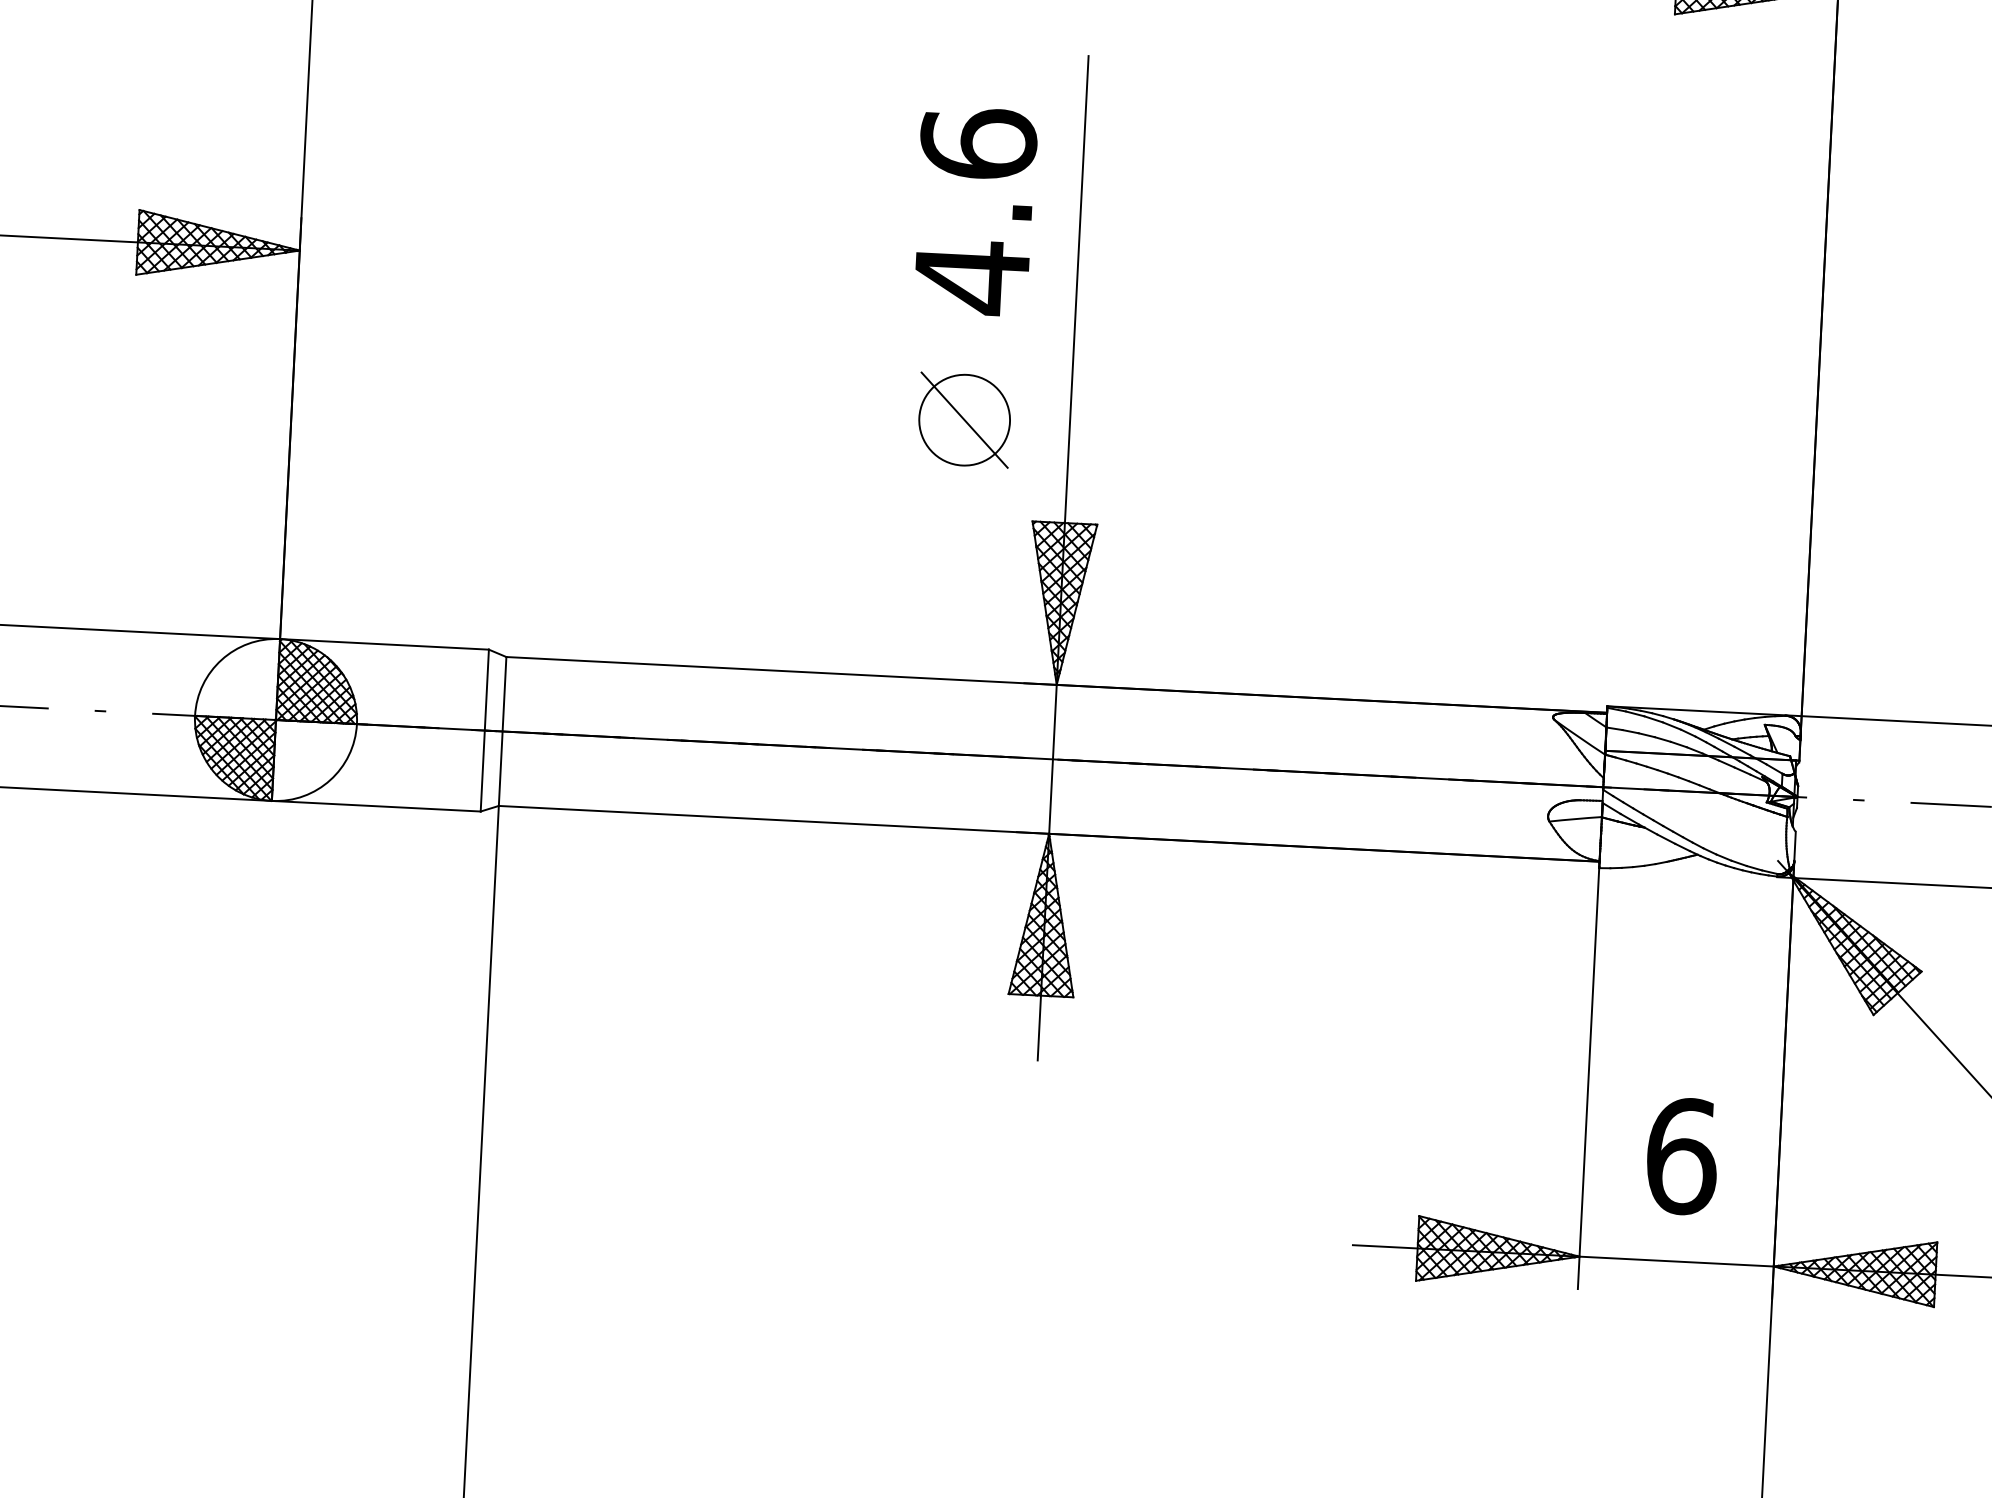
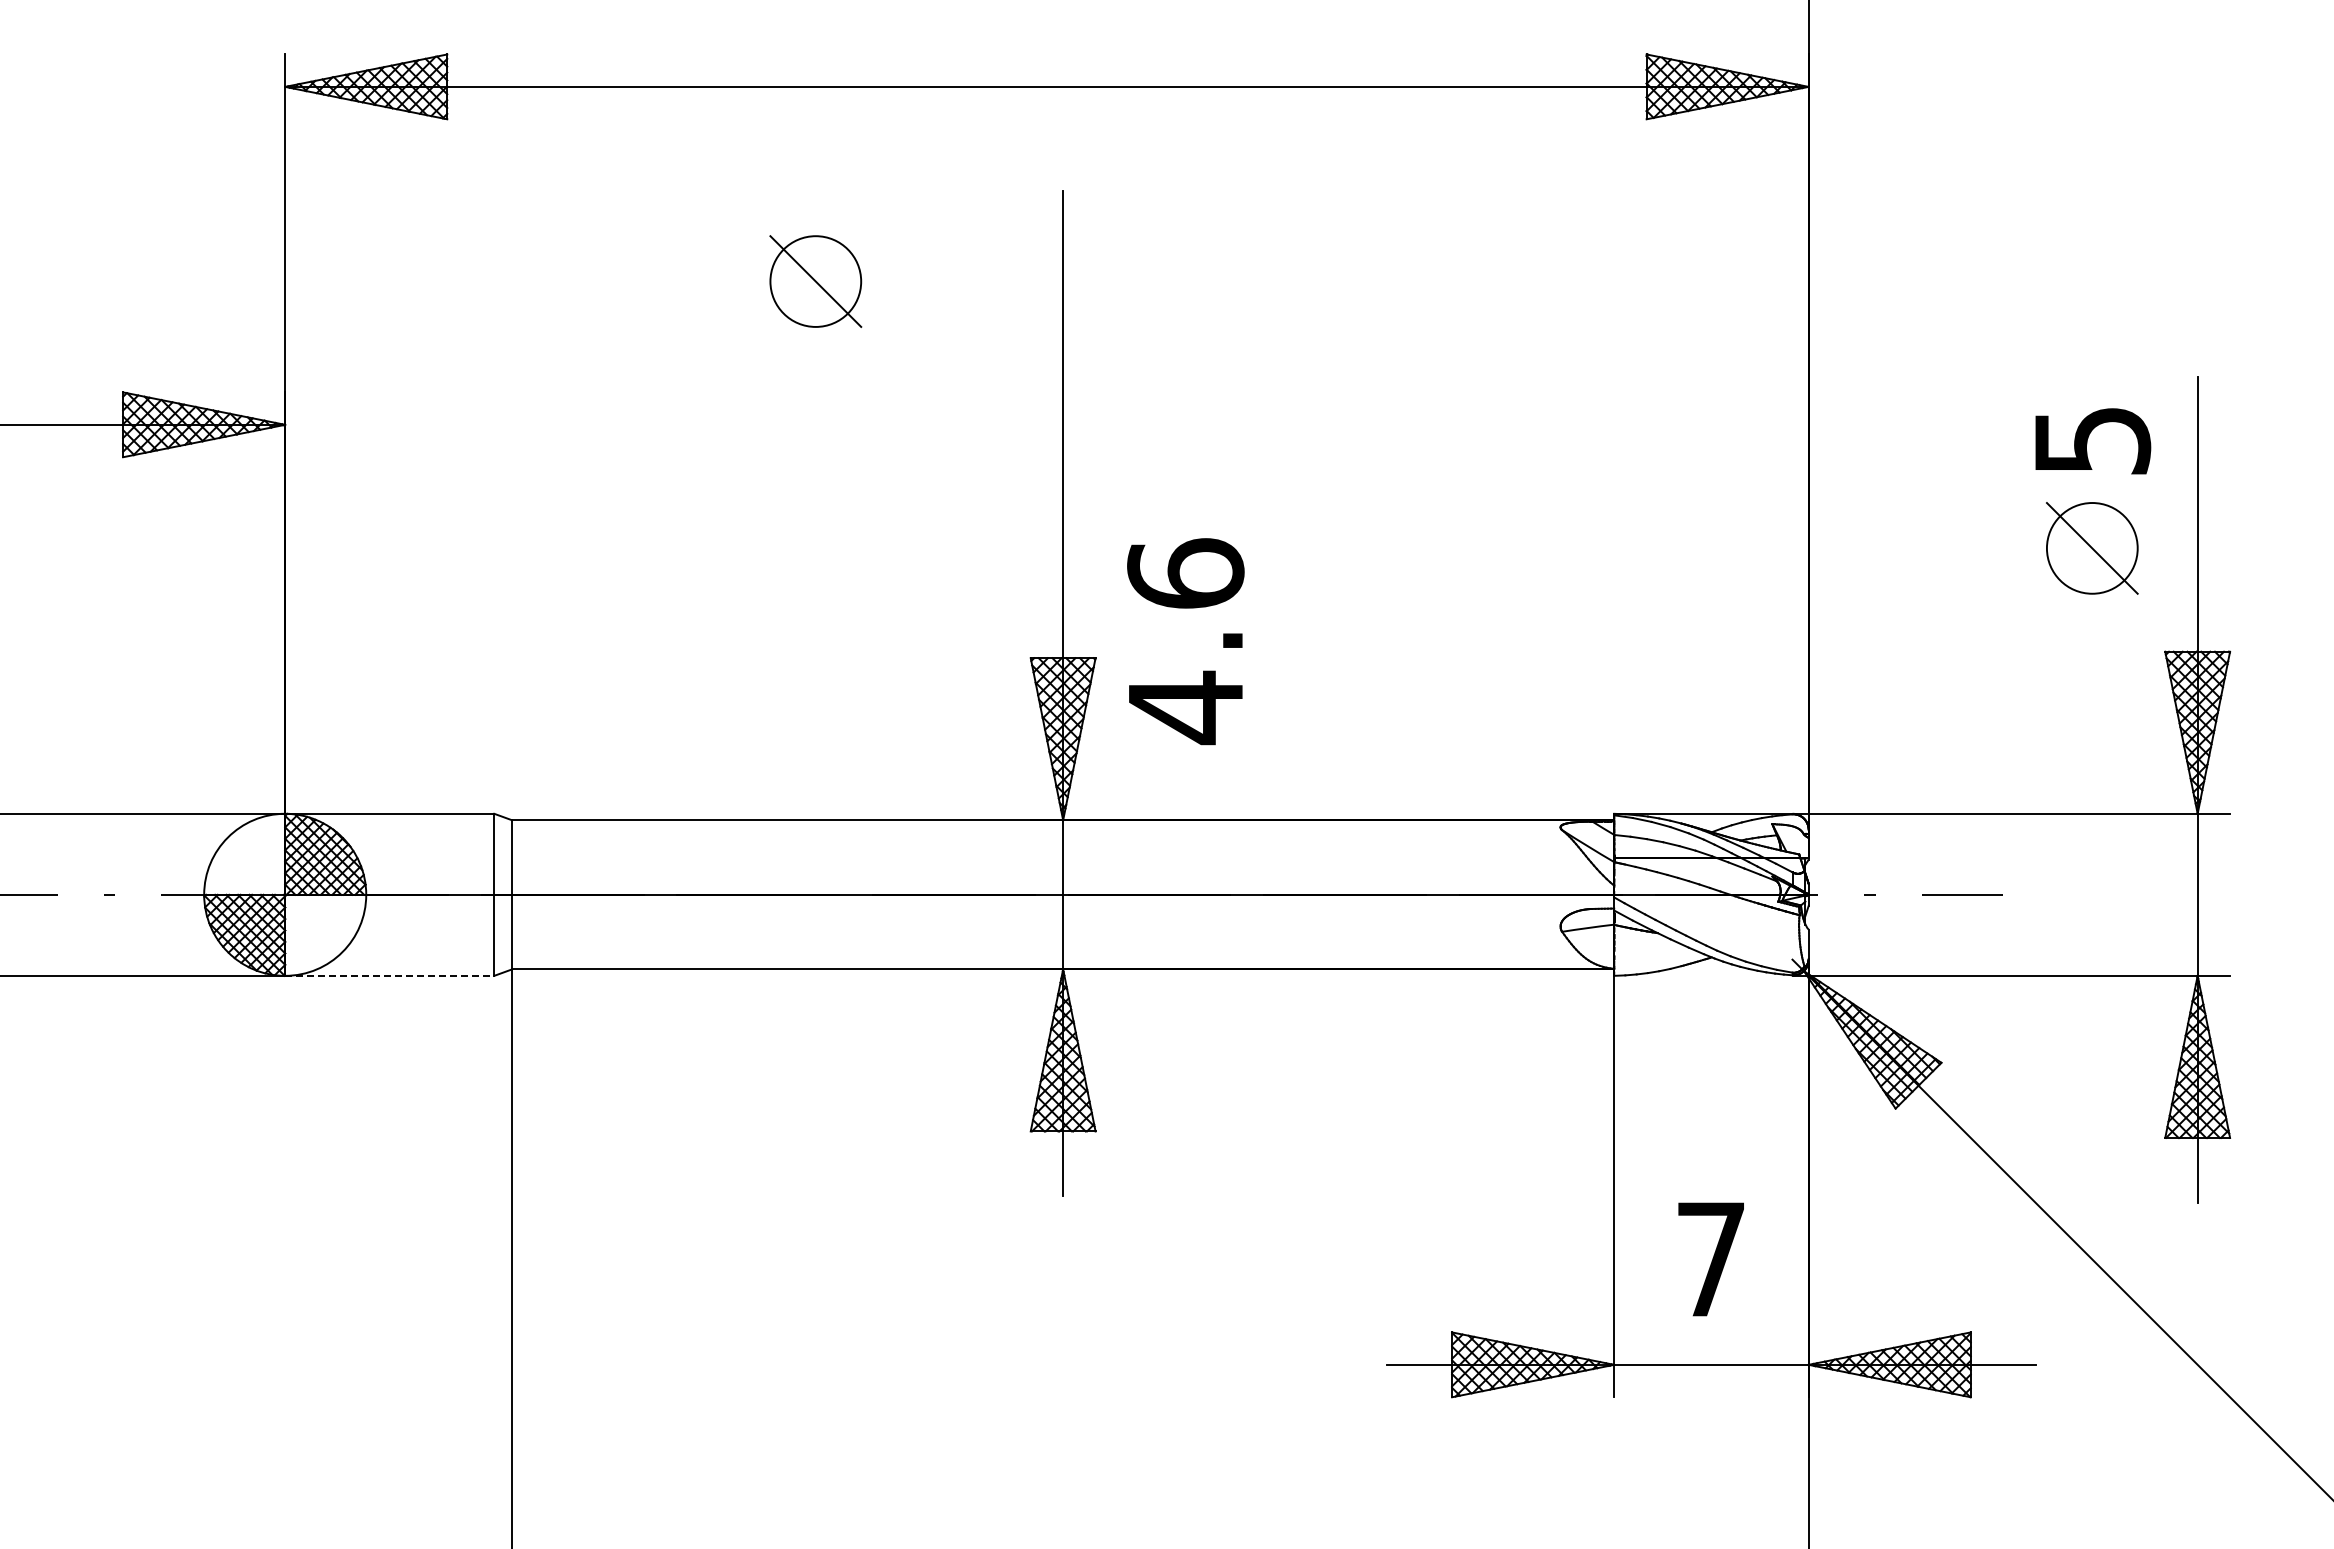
text: (974, 211) -> (1185, 641), moved
part: (964, 420) -> (815, 281), moved
line: (376, 805) -> (389, 975), solid -> dashed
text: (1682, 1156) -> (1711, 1259), 6 -> 7

